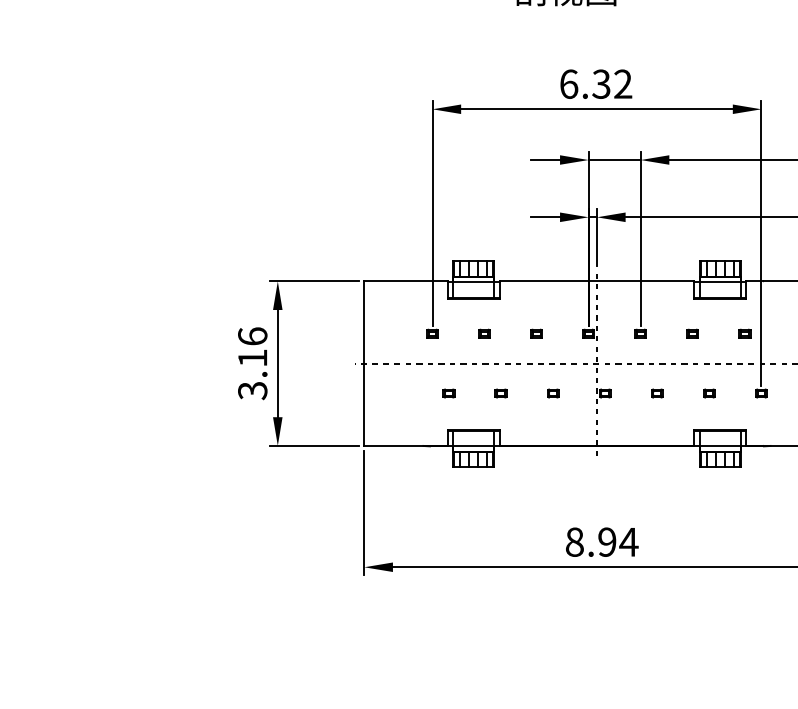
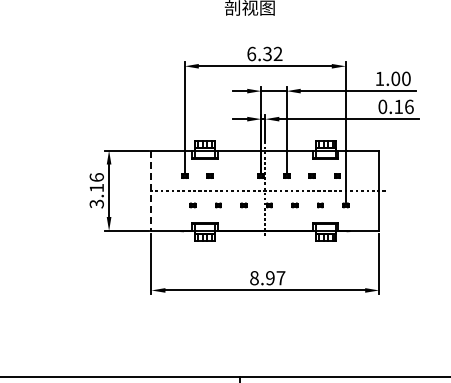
part: (536, 332) -> (235, 175), removed
line: (364, 365) -> (151, 191), solid -> dashed
text: (628, 542) -> (280, 278), 8.94 -> 8.97

